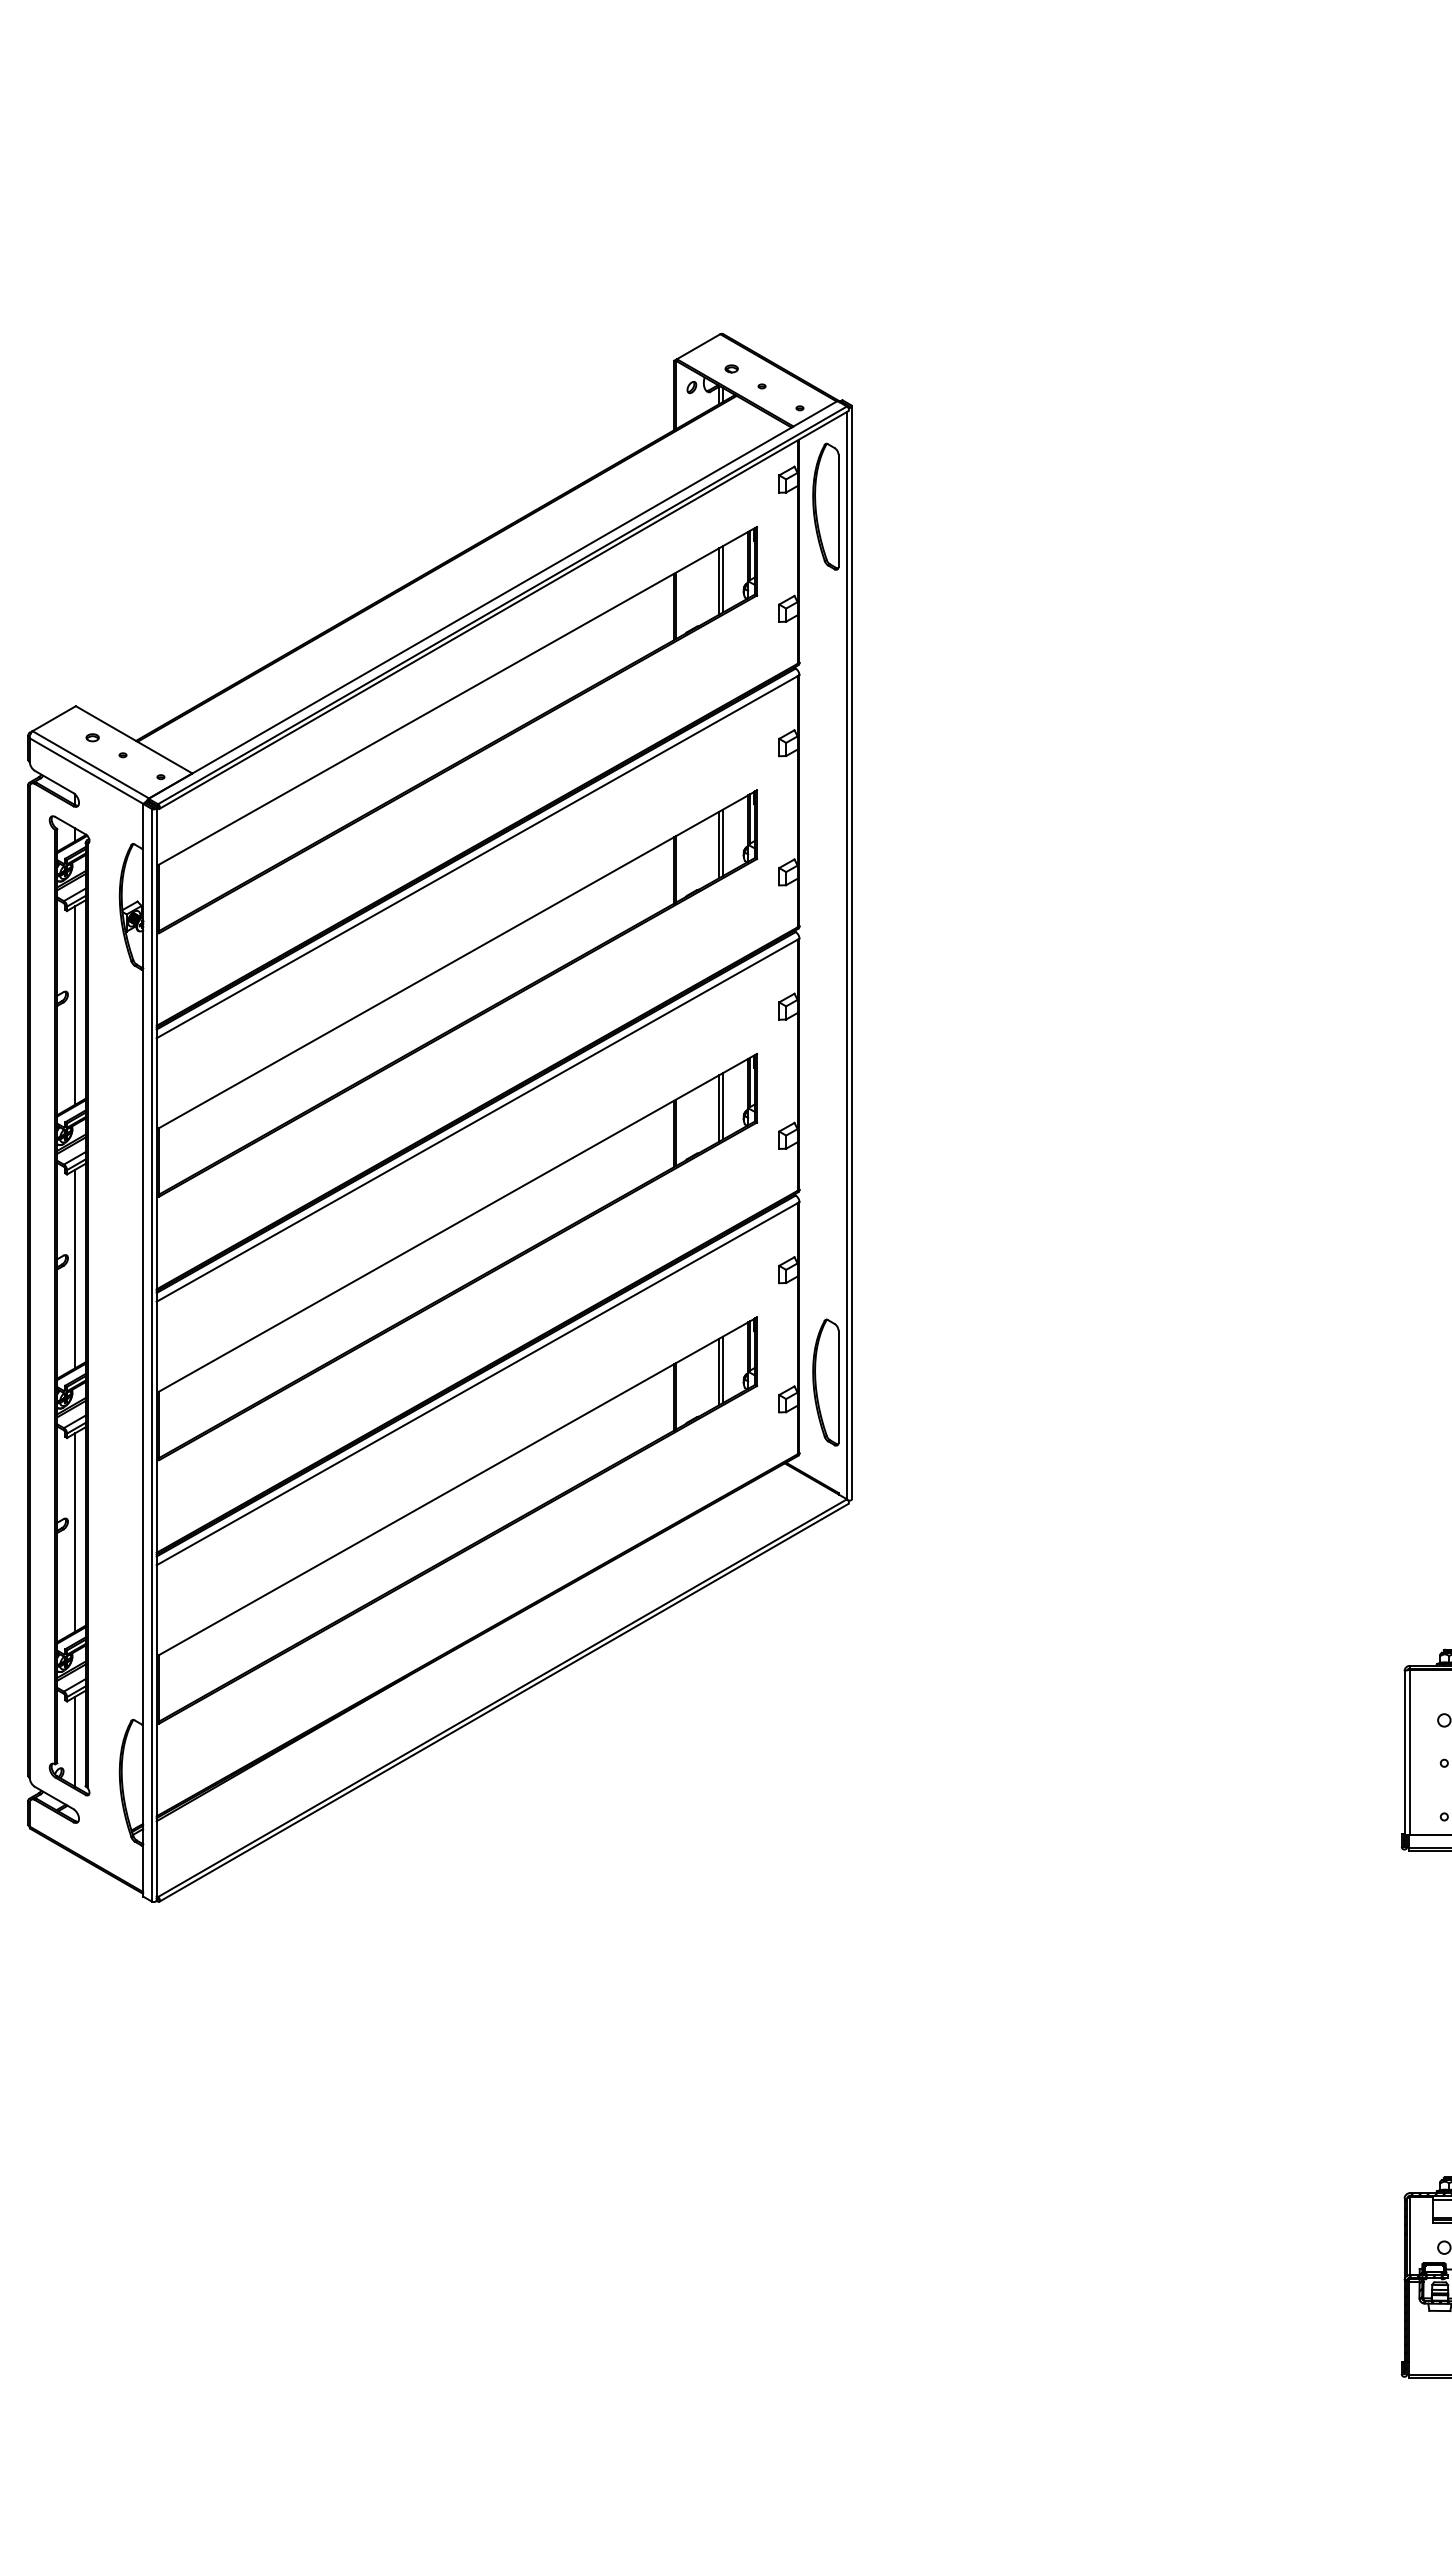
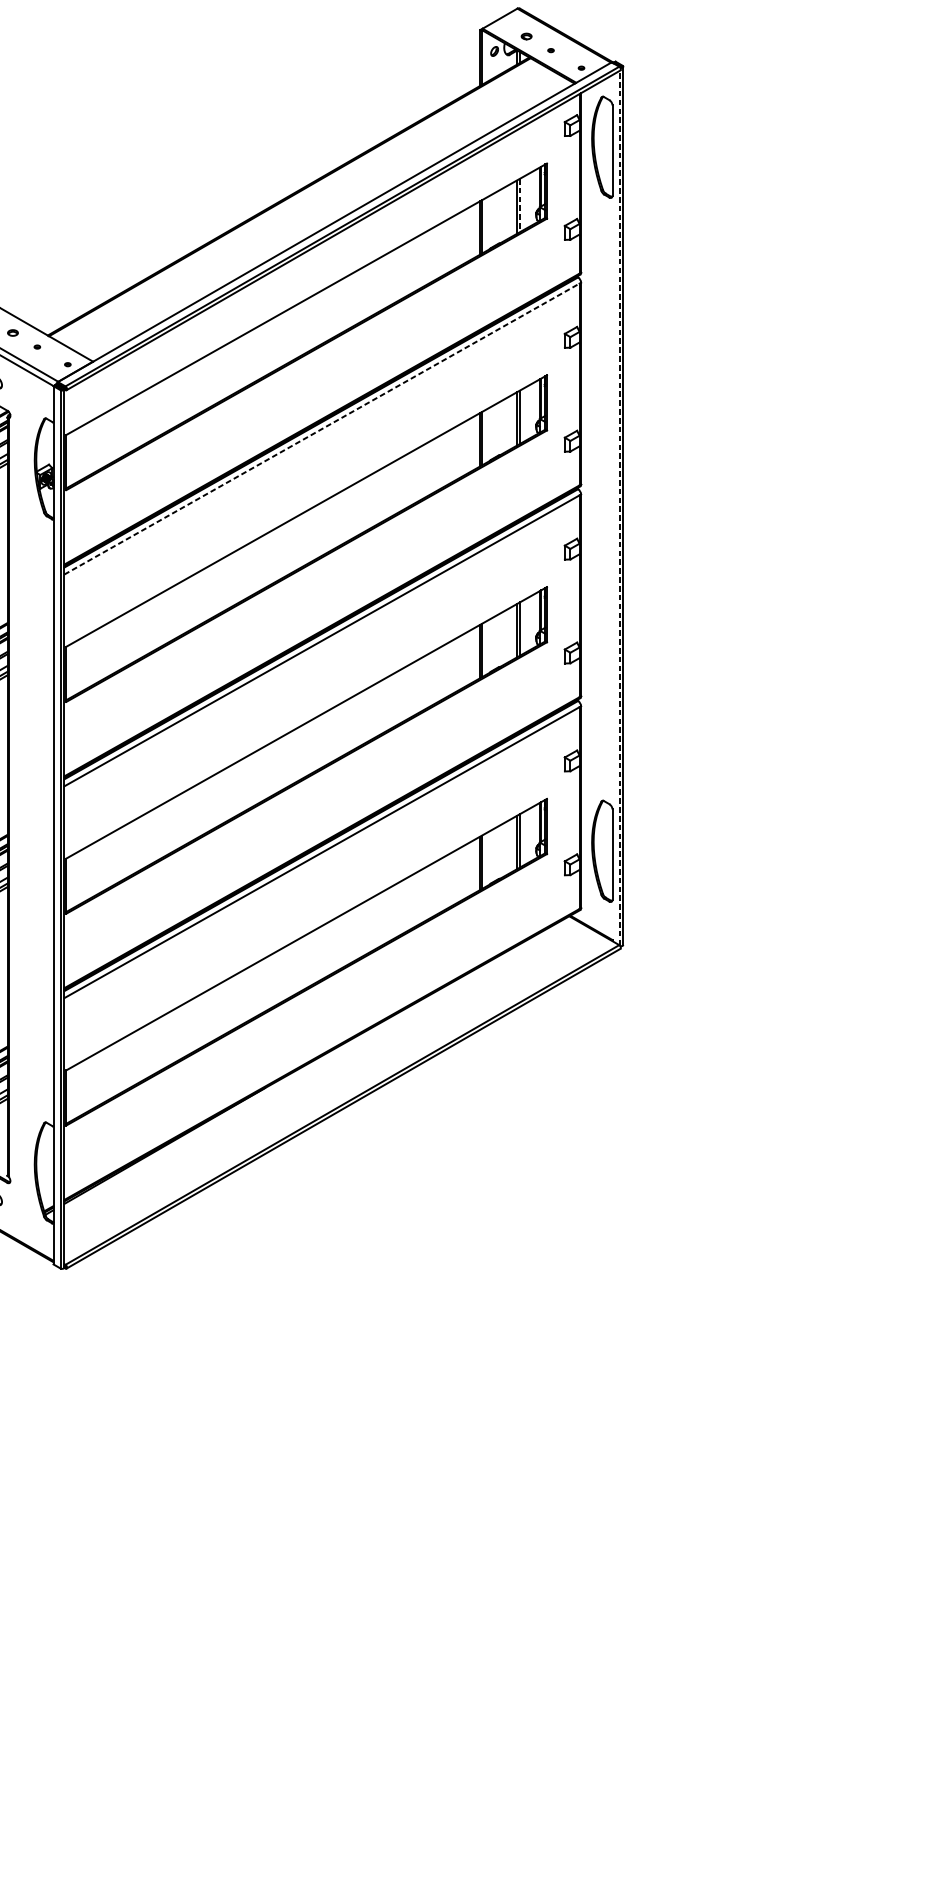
line: (723, 579) -> (520, 205), solid -> dashed
line: (477, 857) -> (322, 429), solid -> dashed
line: (847, 955) -> (619, 508), solid -> dashed

